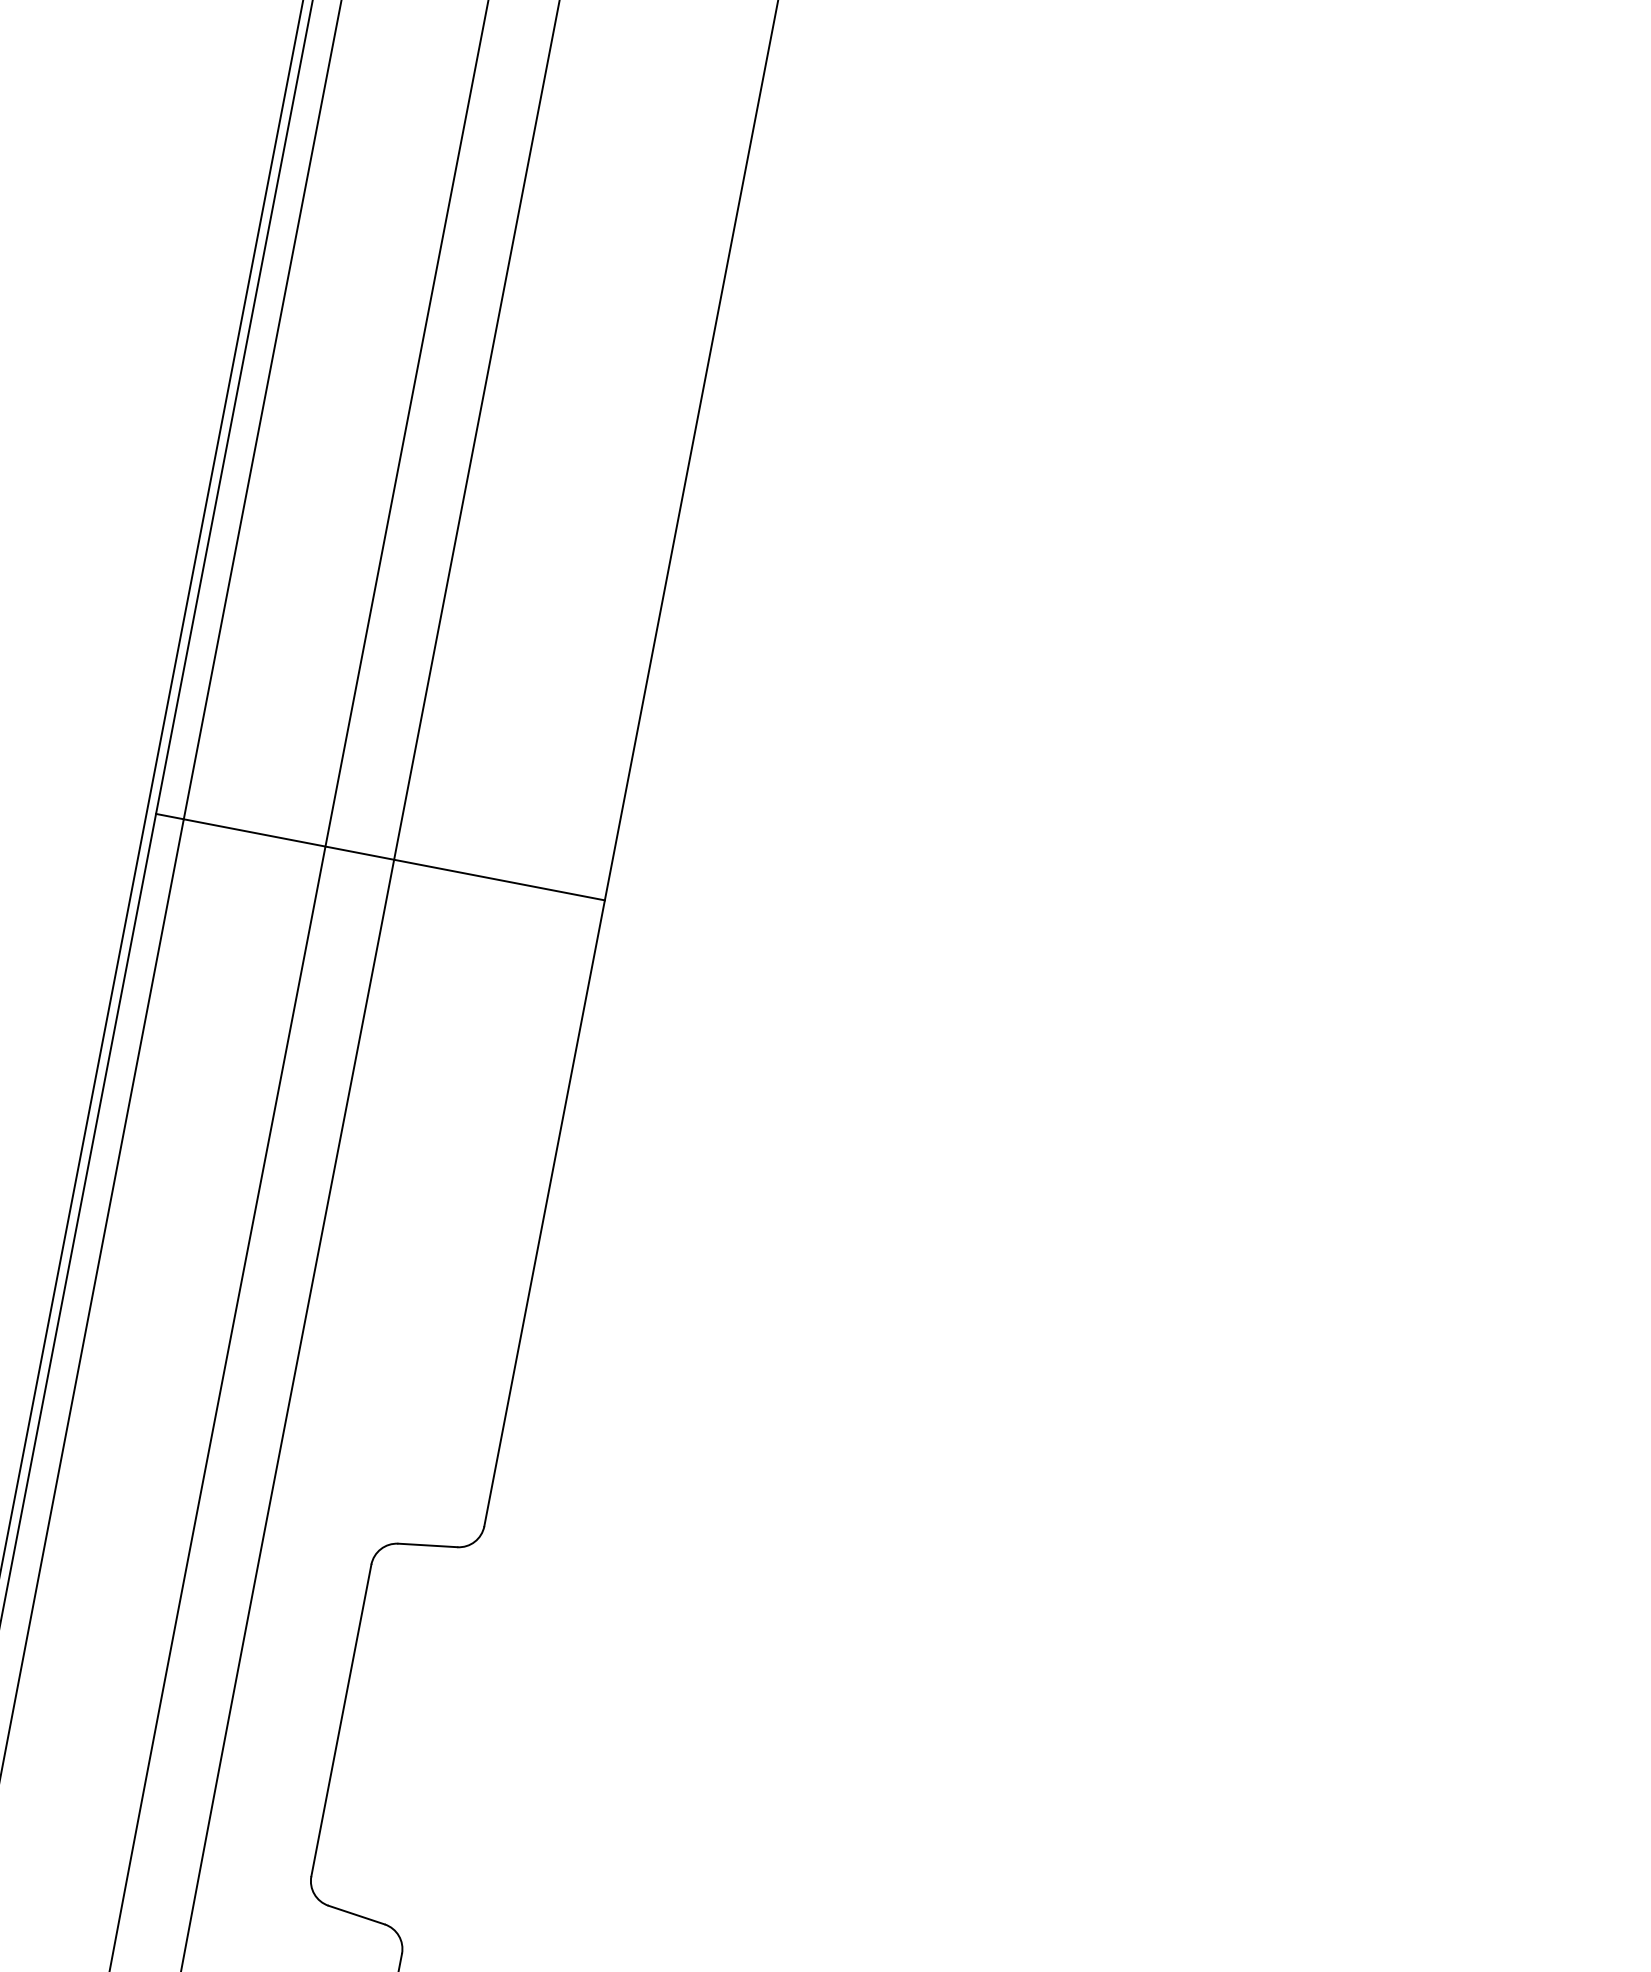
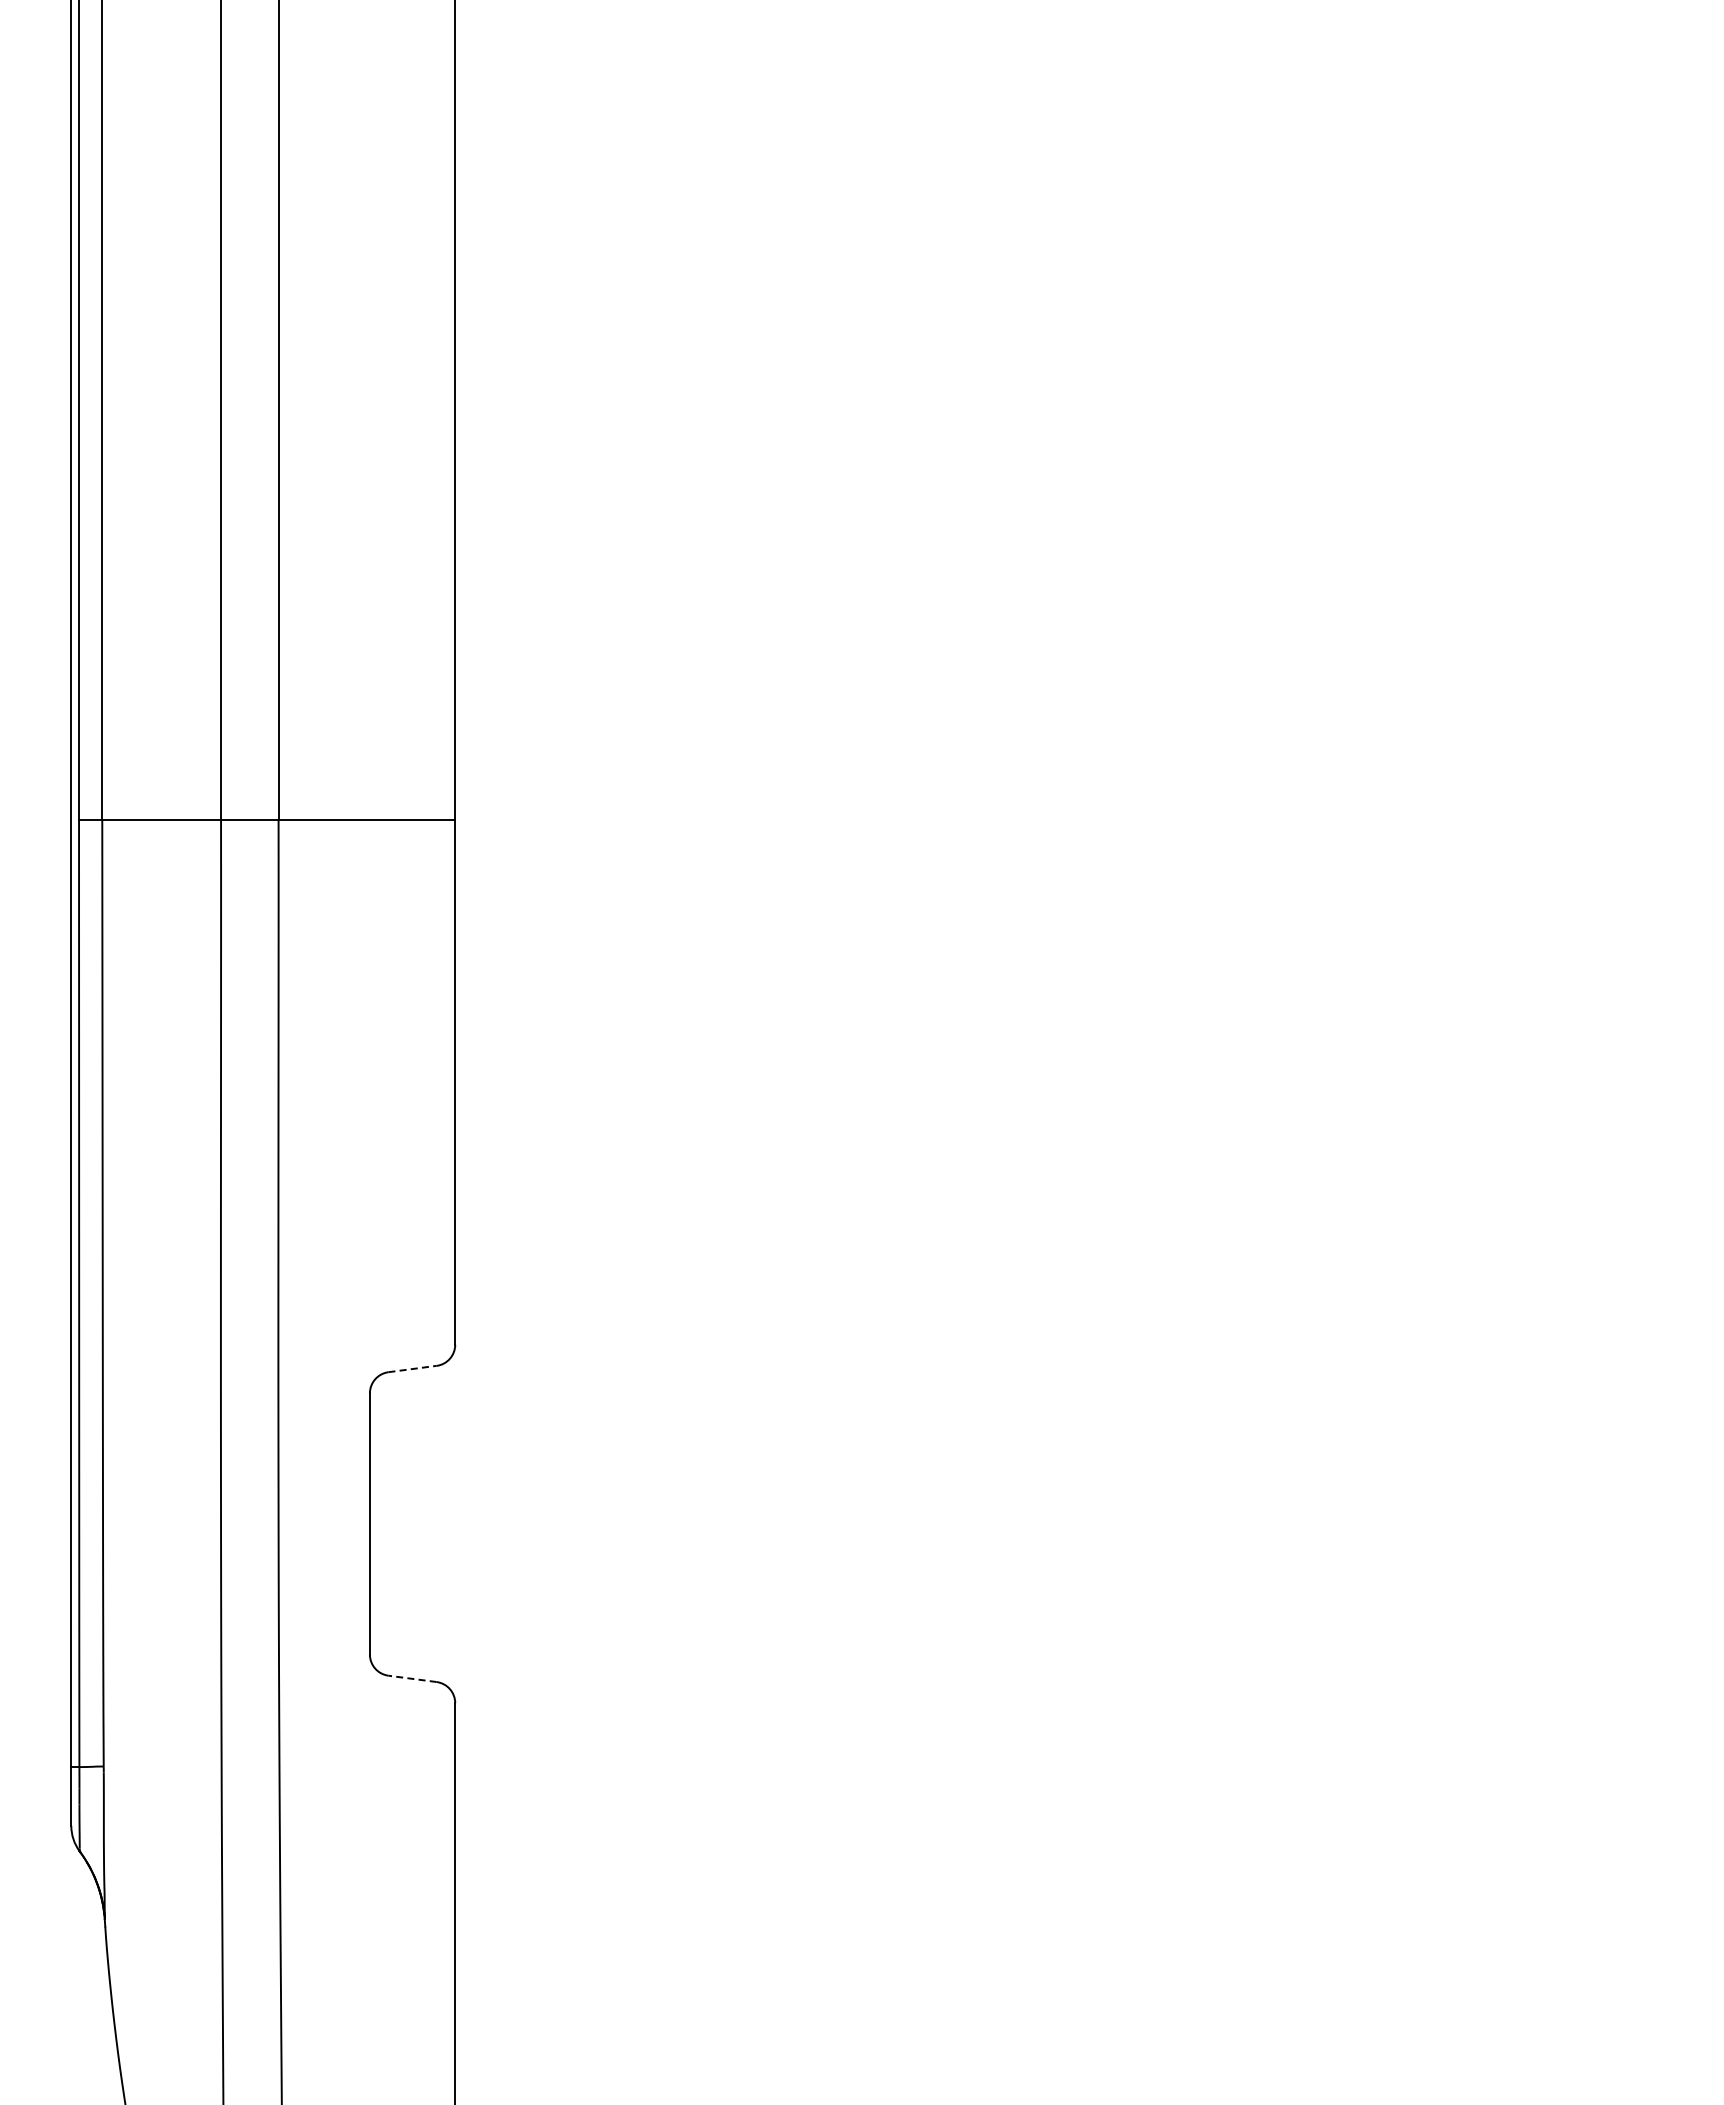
line: (429, 1545) -> (413, 1368), solid -> dashed
line: (356, 1914) -> (412, 1678), solid -> dashed

